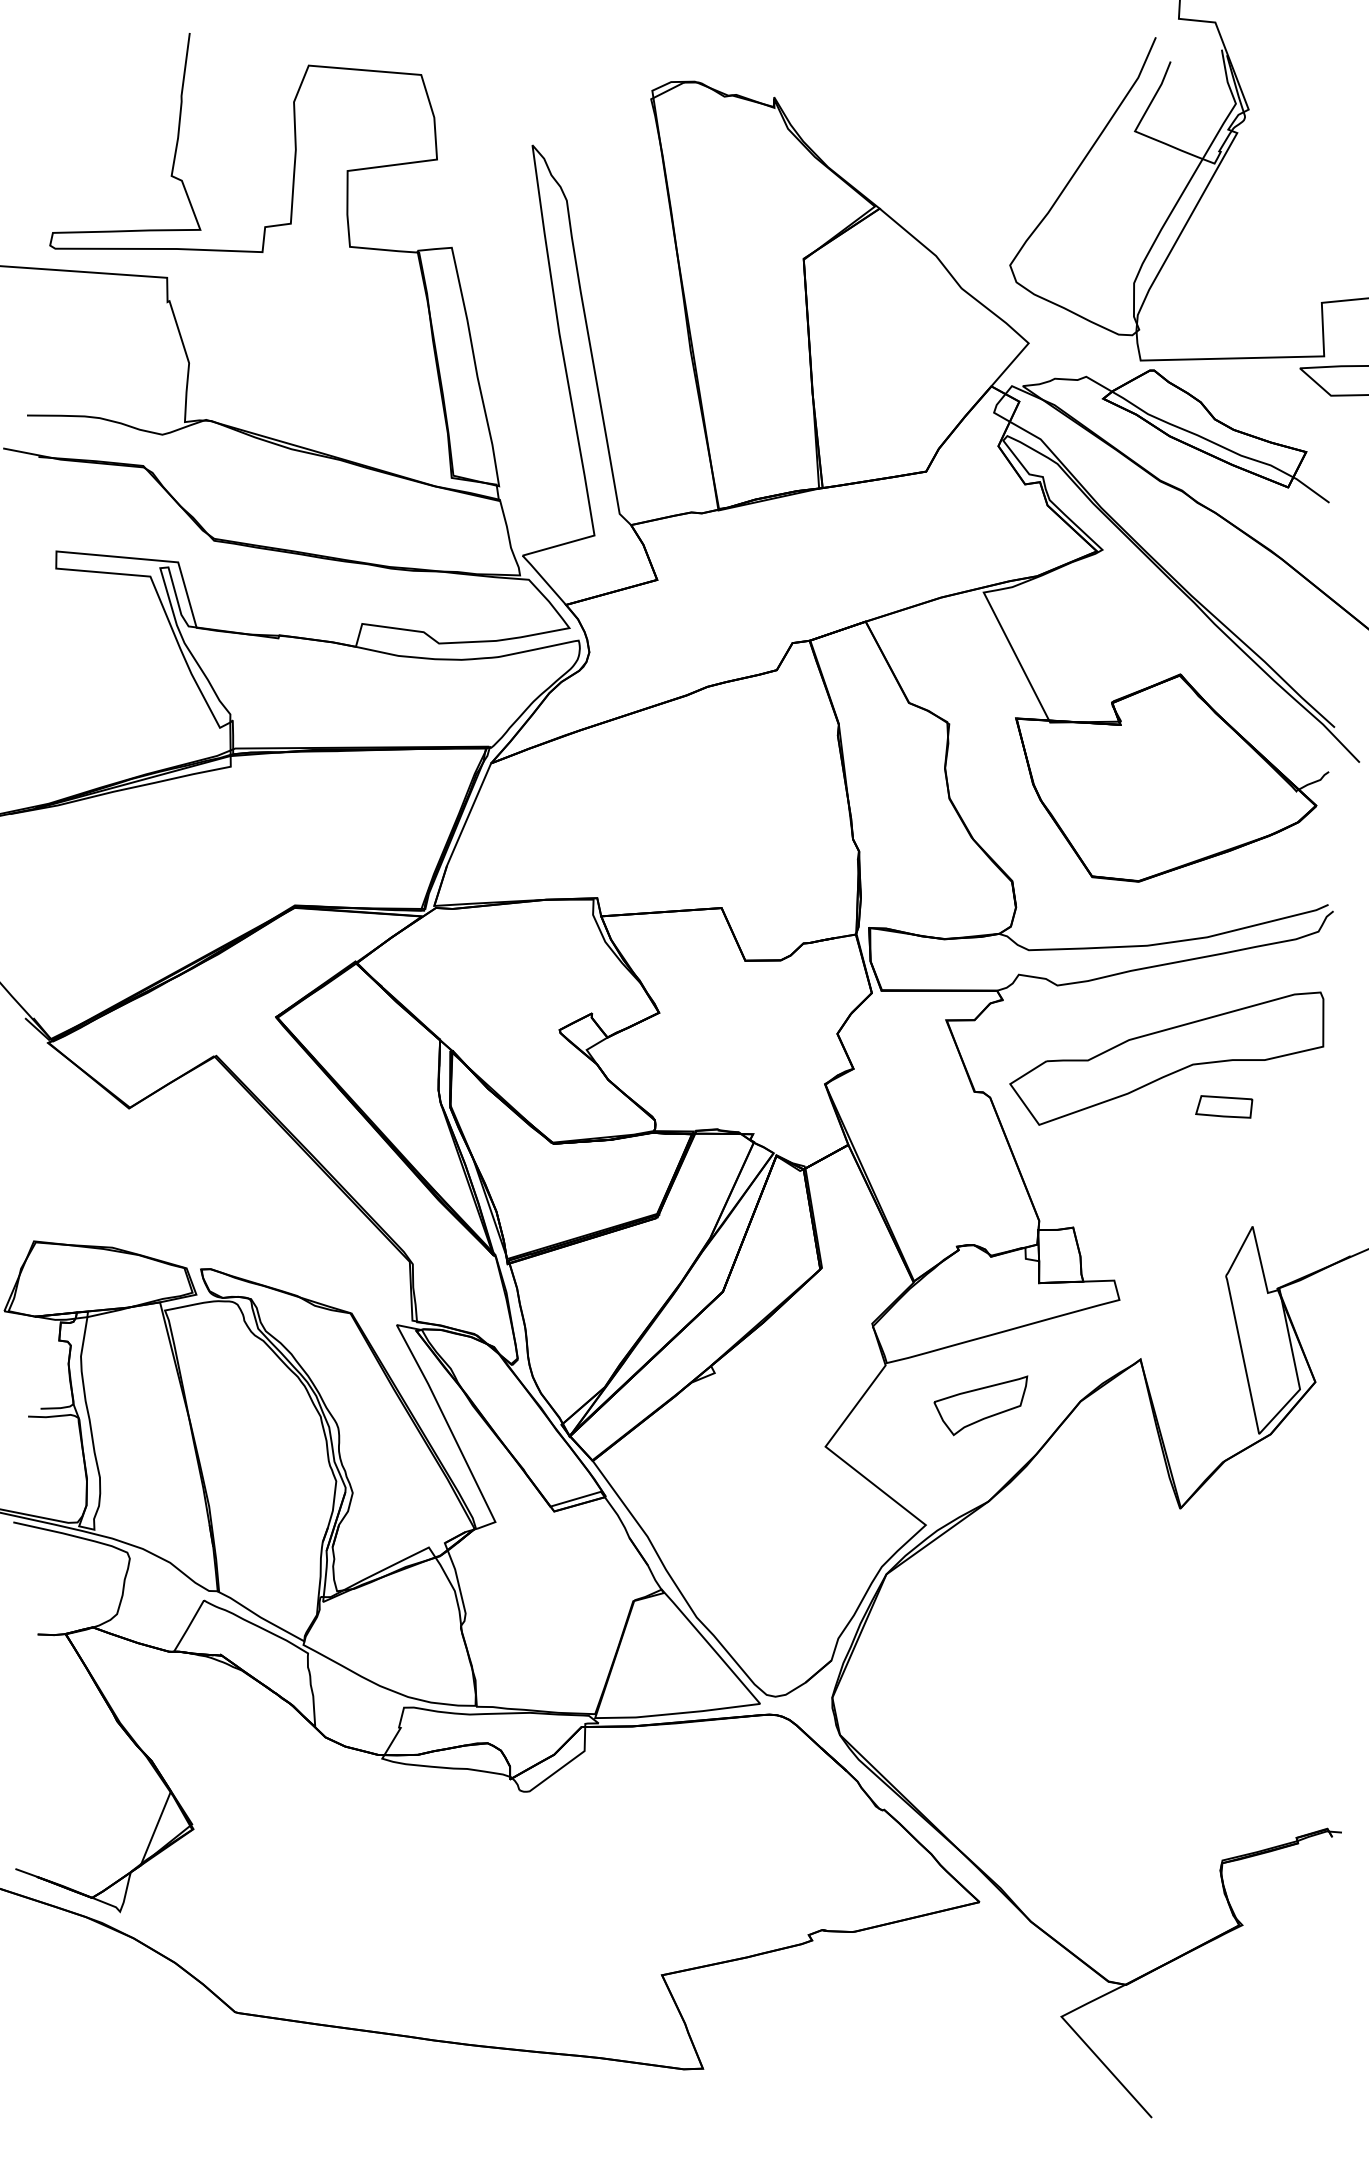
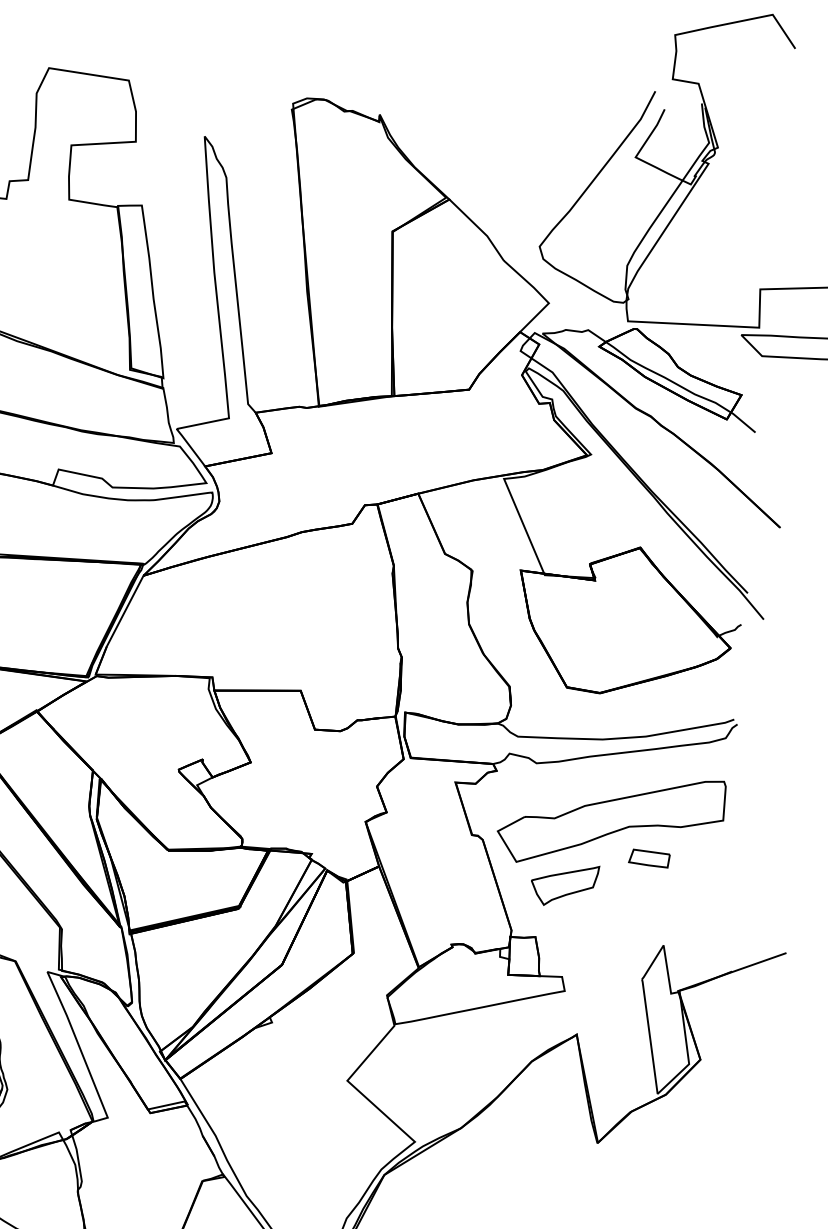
part: (980, 1405) -> (564, 885), moved

